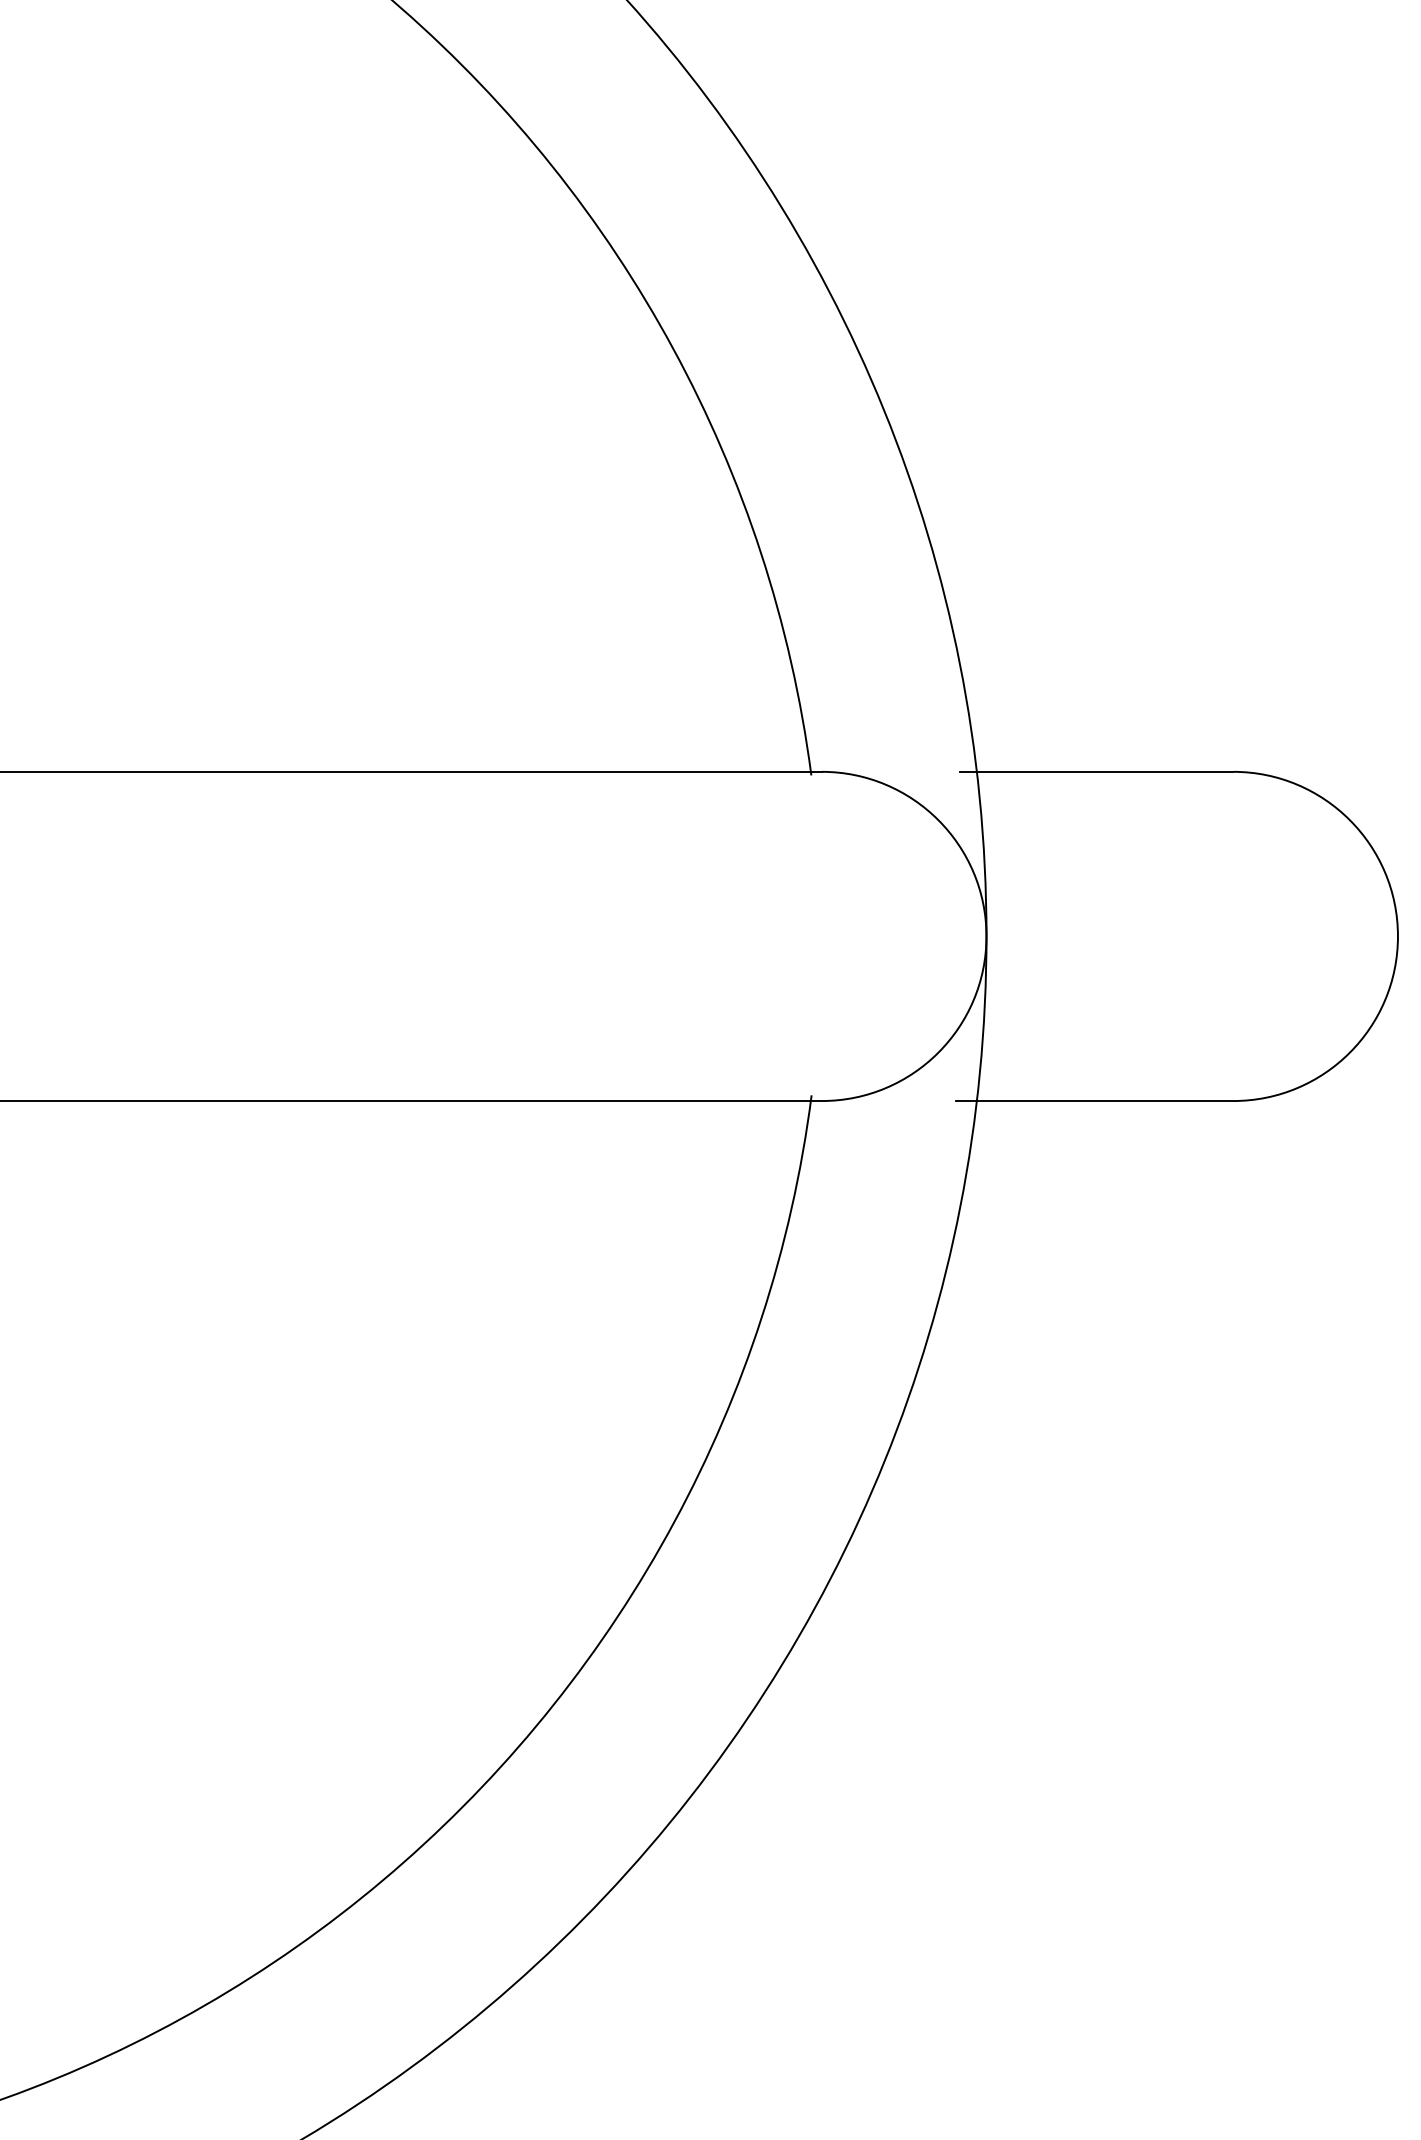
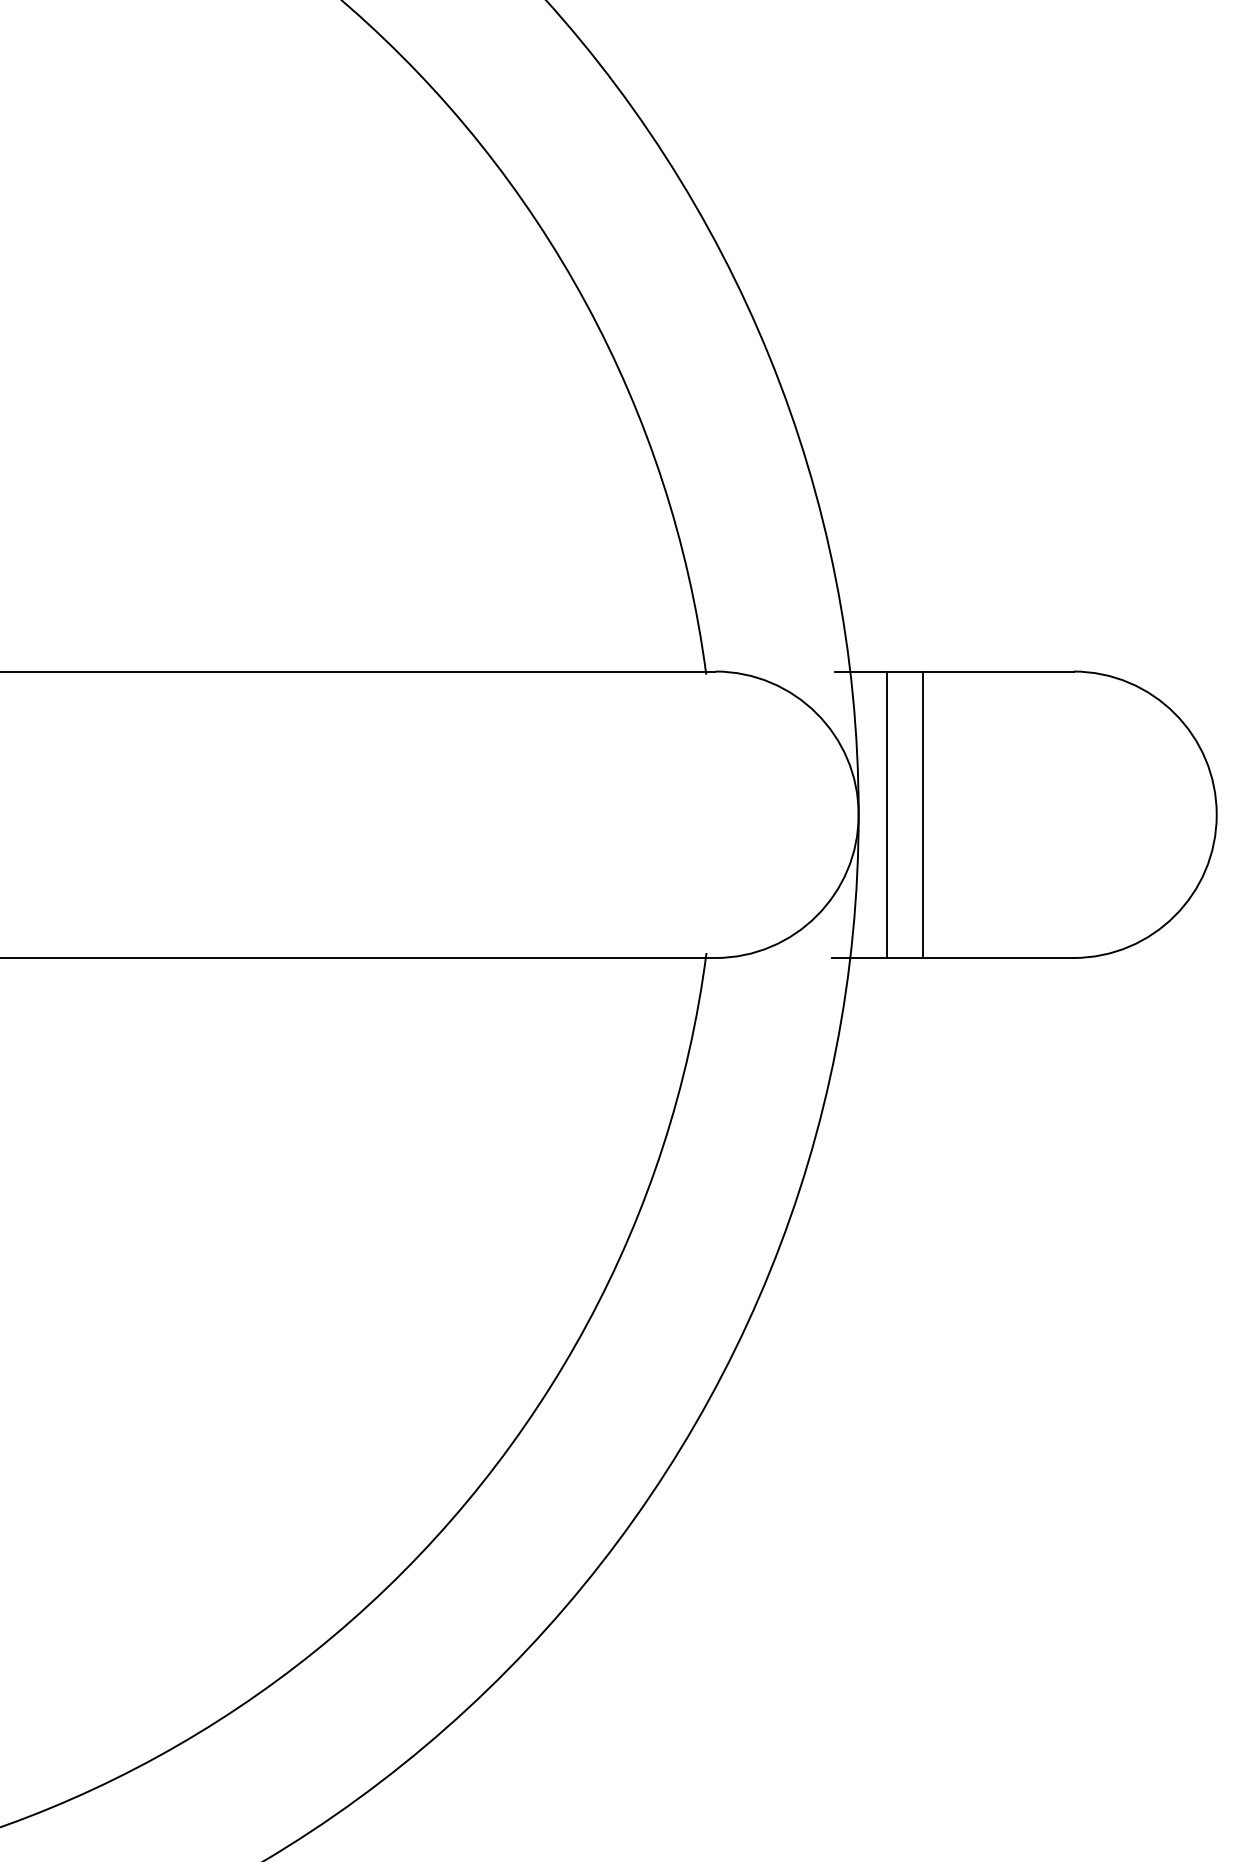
line: (1019, 936) -> (887, 814), added
line: (1060, 936) -> (923, 814), added

